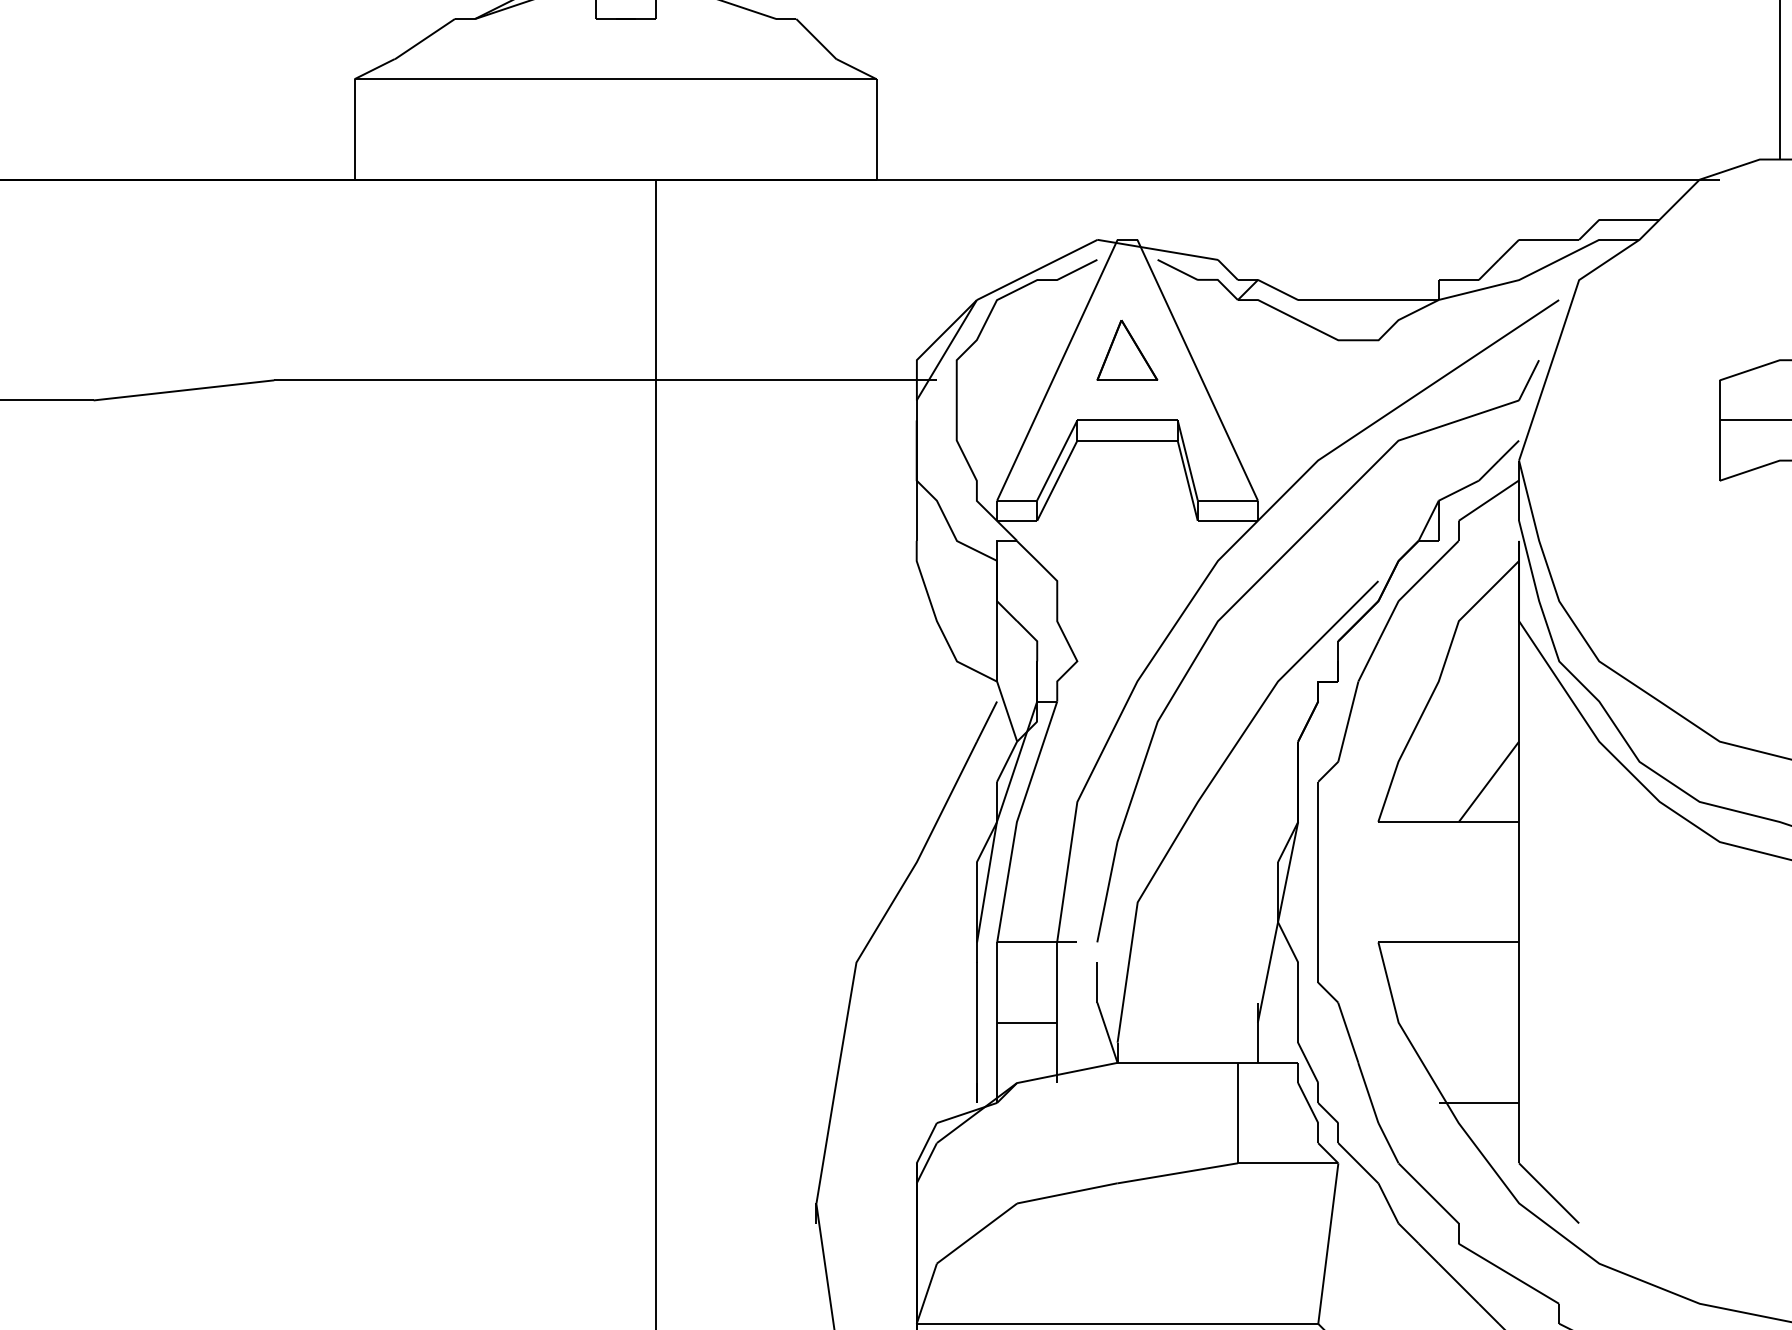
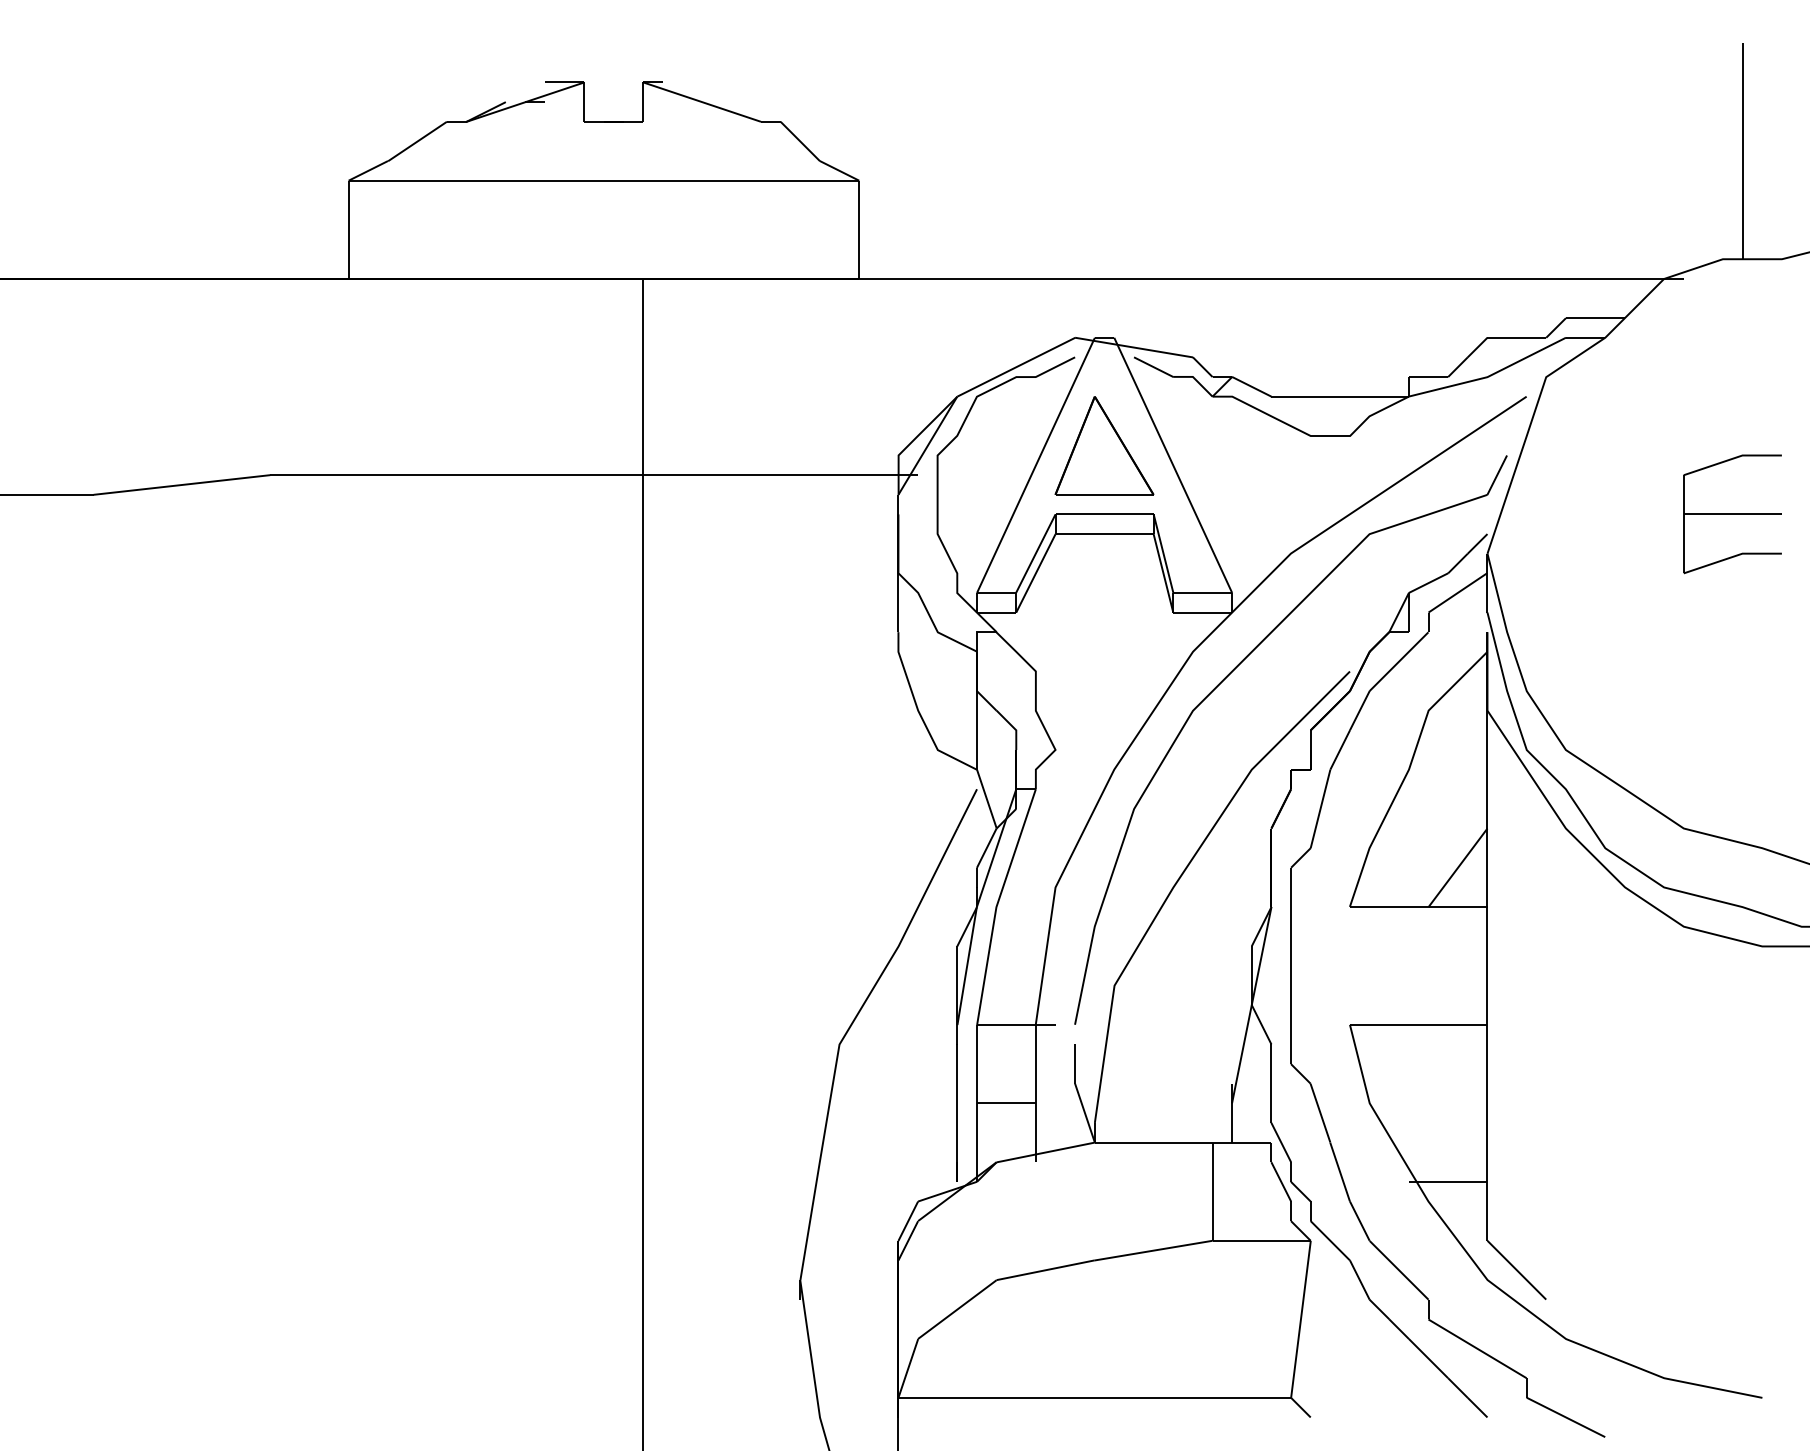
part: (1127, 349) -> (1104, 445), size x1.67

